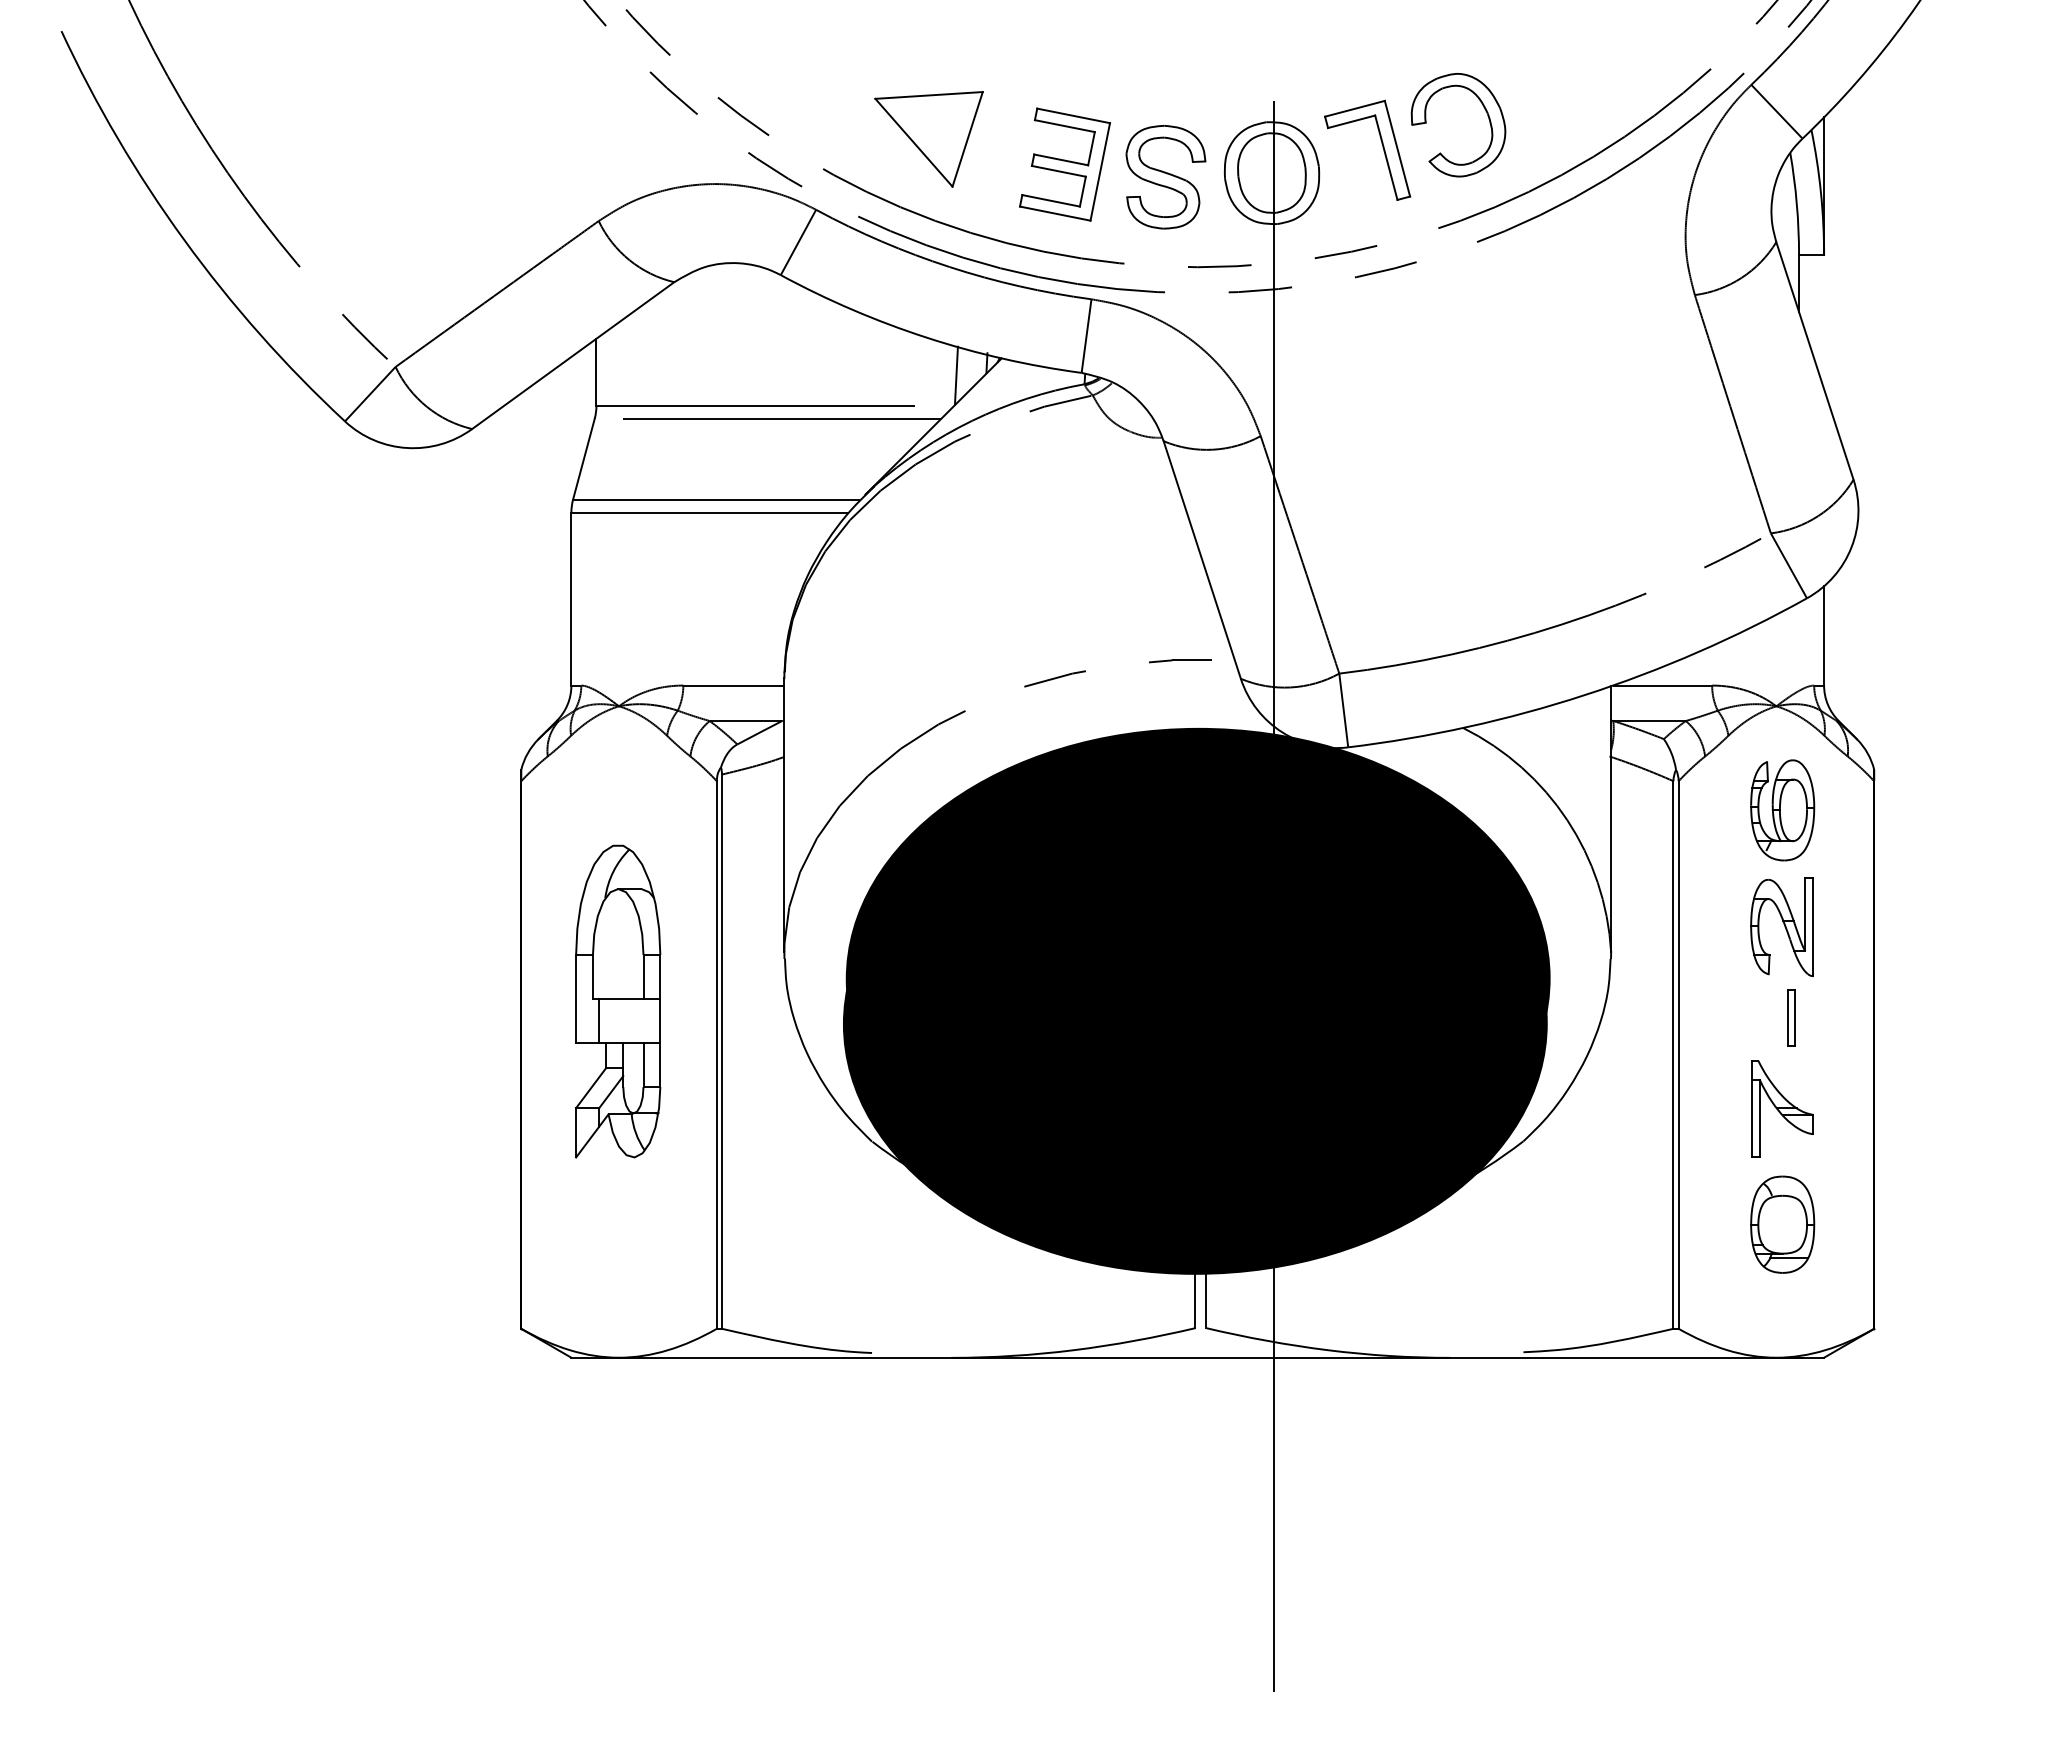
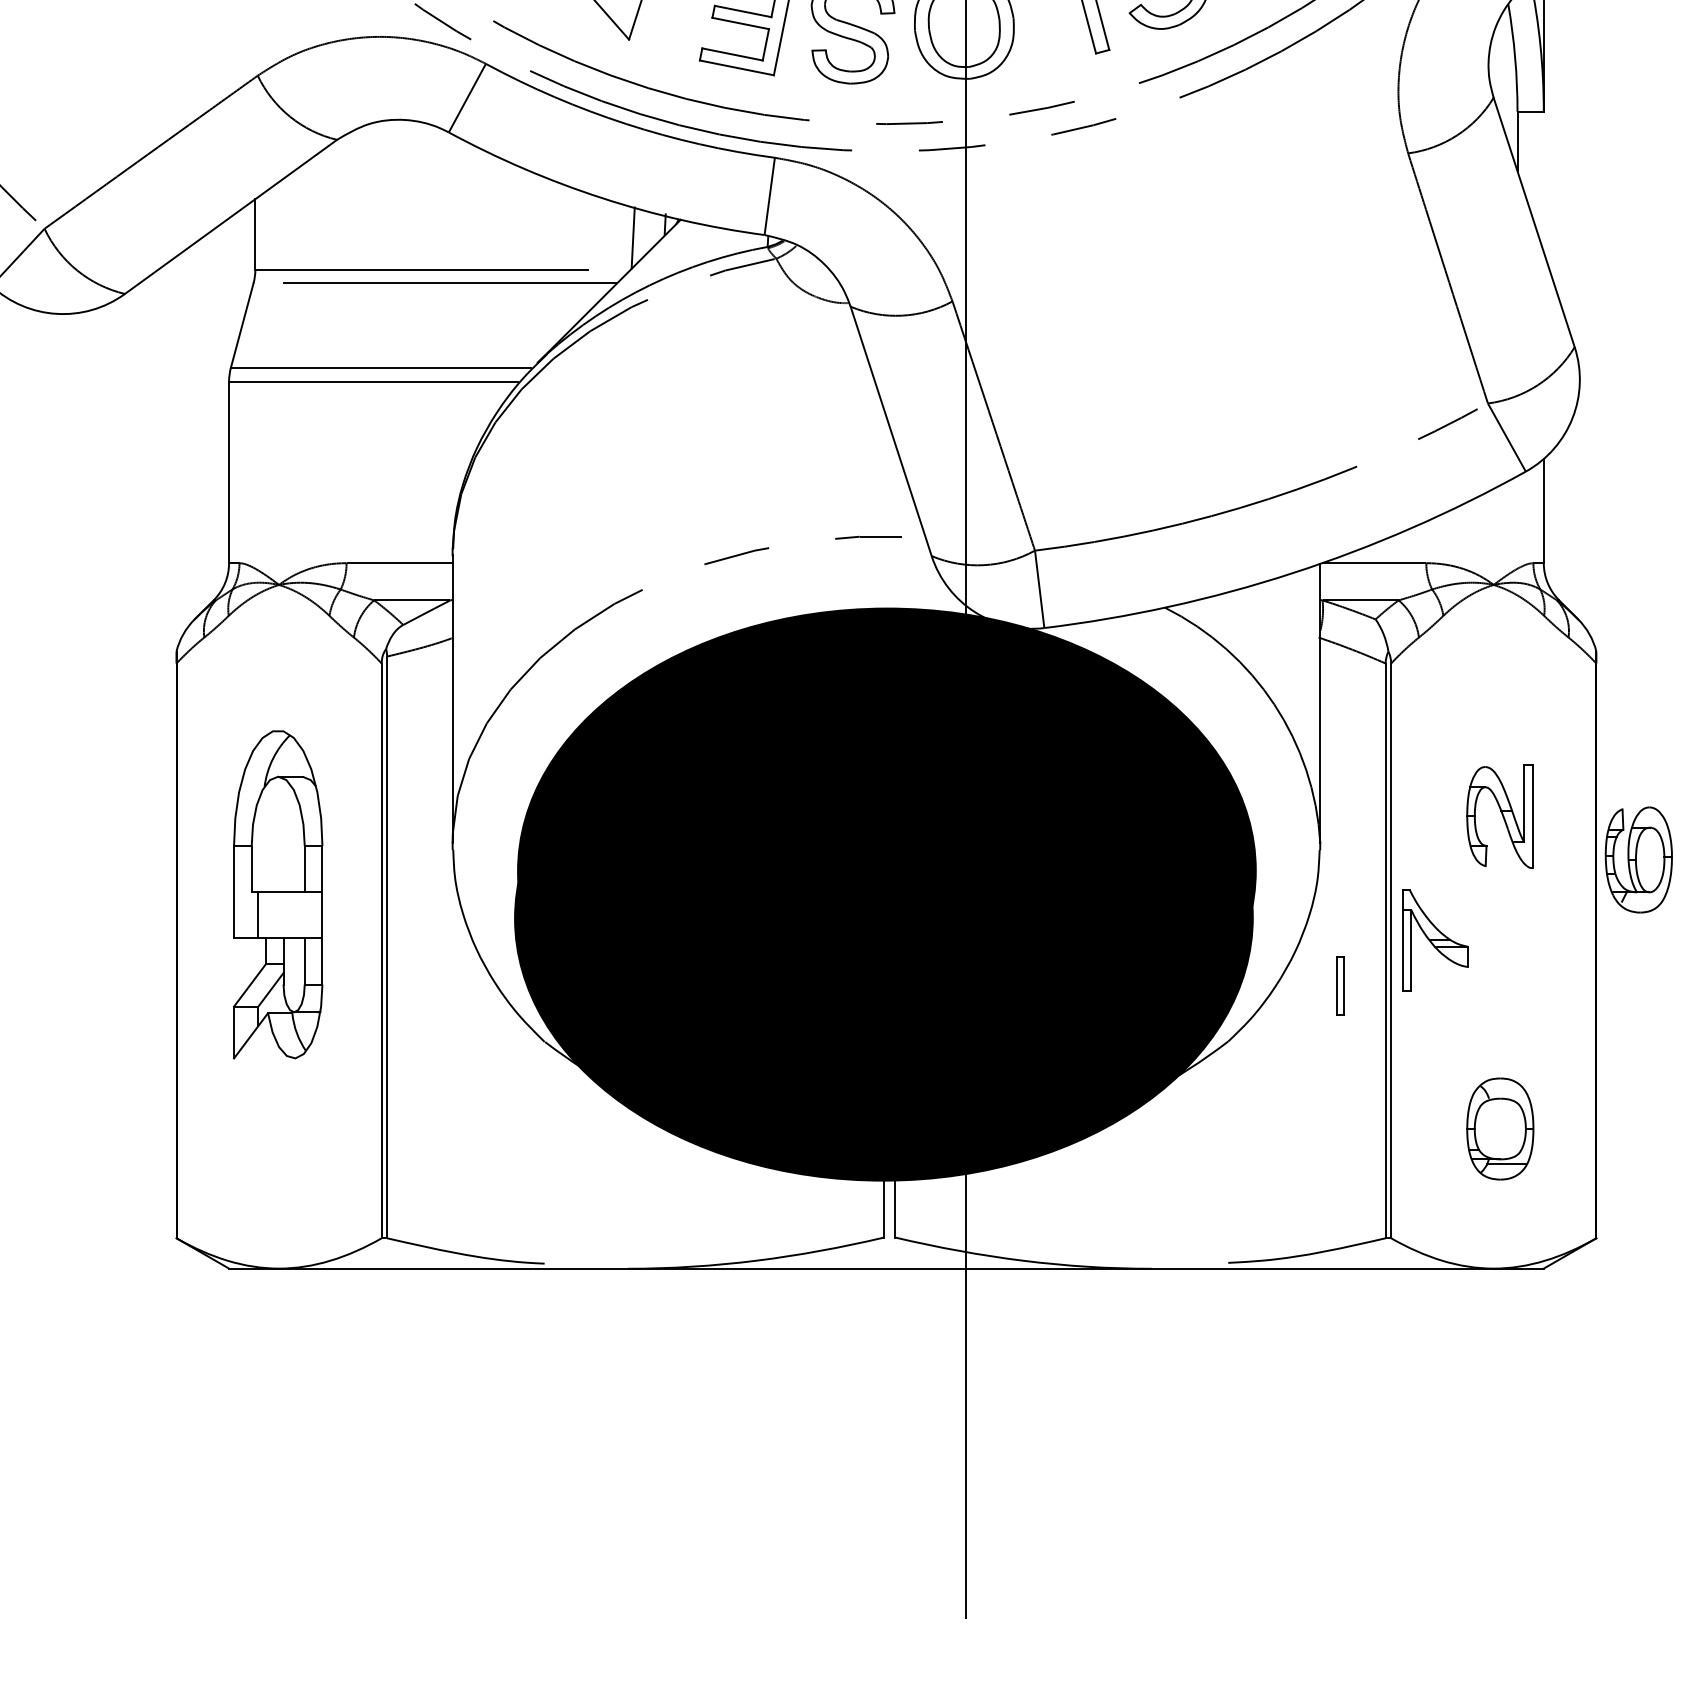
part: (1782, 810) -> (1638, 860), moved
part: (1791, 1017) -> (1340, 986), moved
part: (1782, 1108) -> (1435, 939), moved

